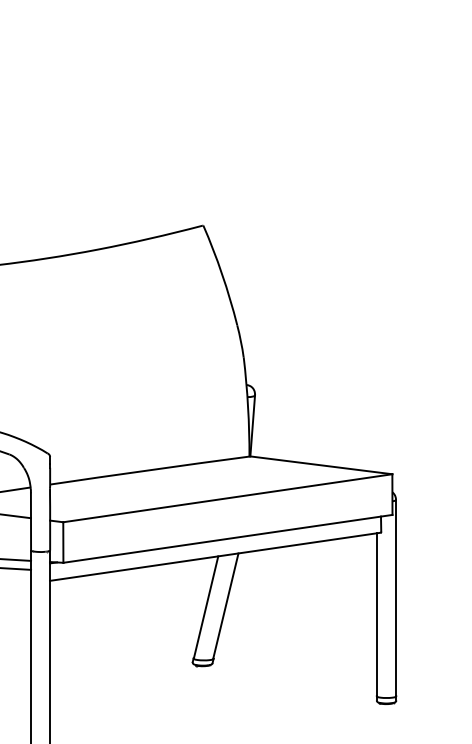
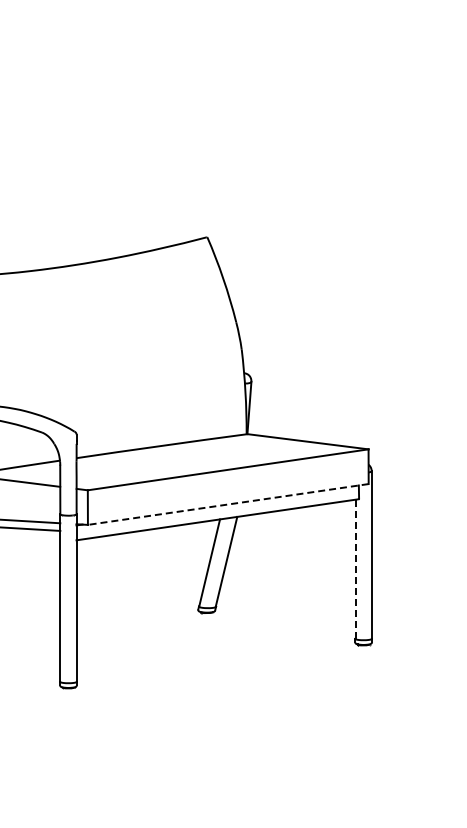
line: (228, 538) -> (228, 504), solid -> dashed
line: (377, 615) -> (355, 569), solid -> dashed

